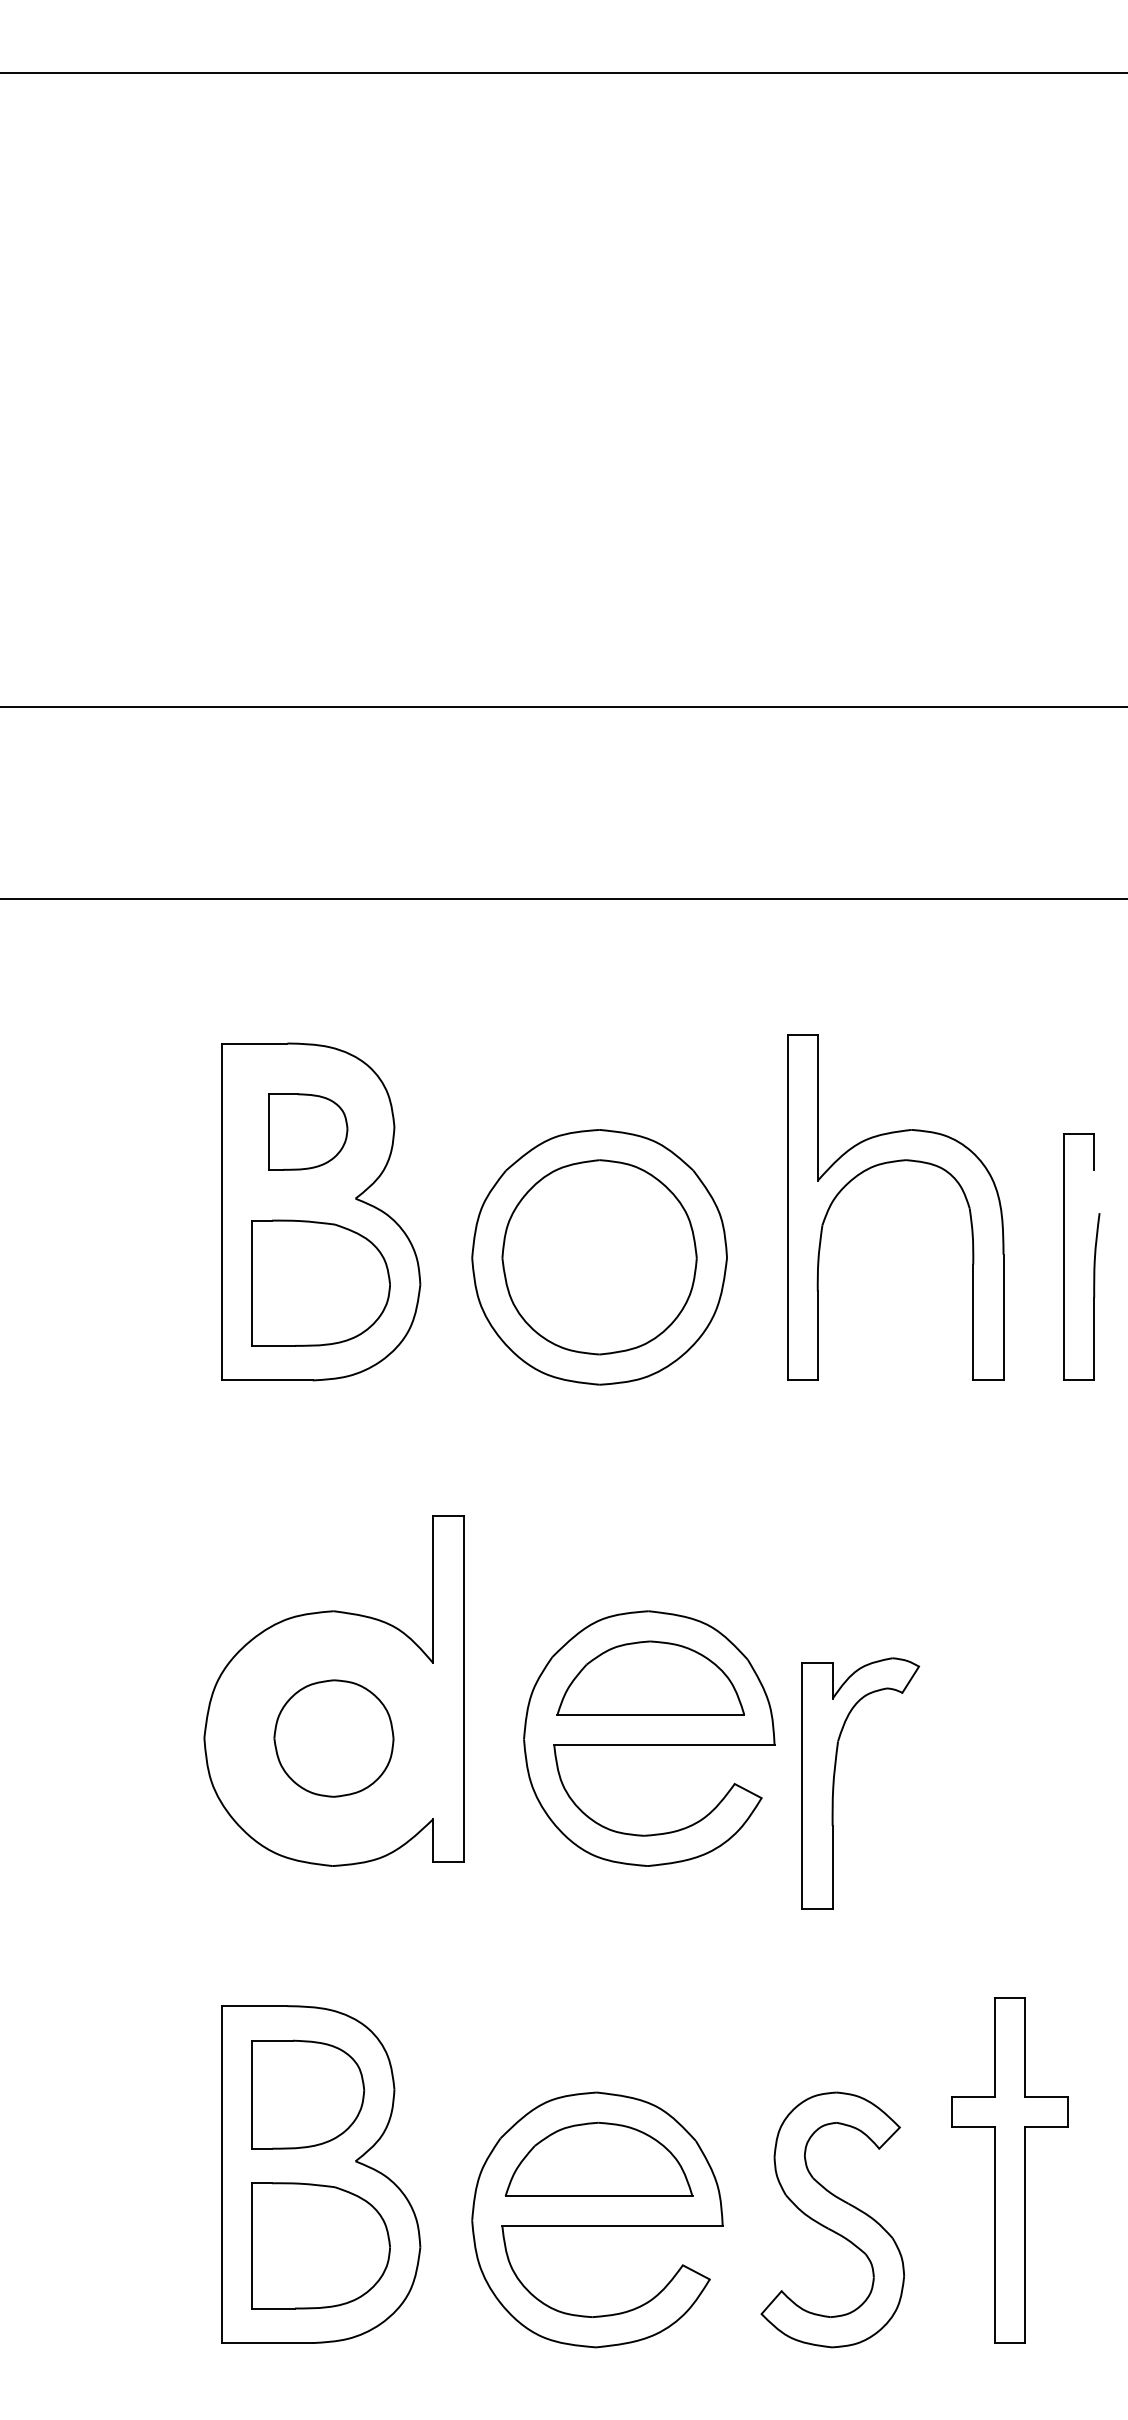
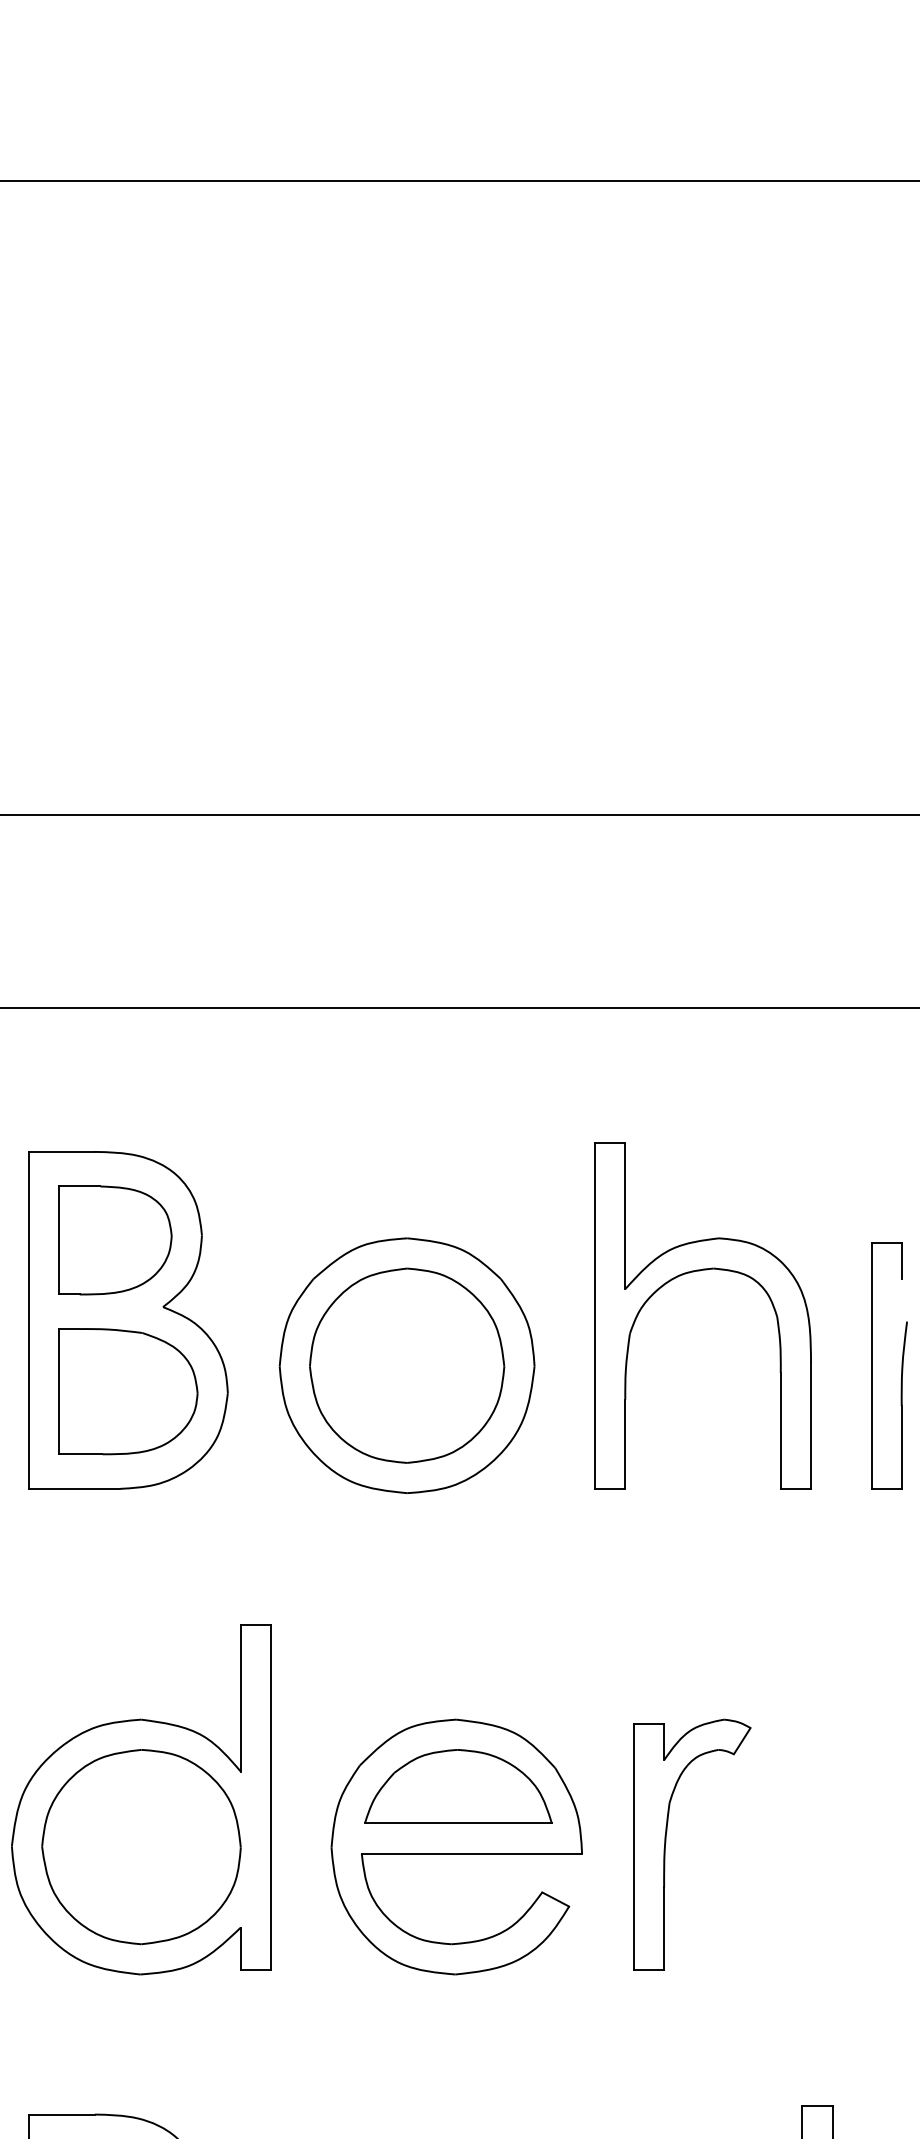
part: (308, 1131) -> (116, 1239), size x1.43
part: (333, 1738) -> (141, 1846), size x1.67
part: (834, 1783) -> (666, 1844), moved

